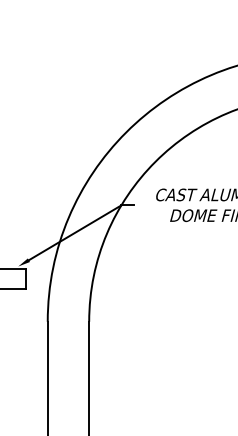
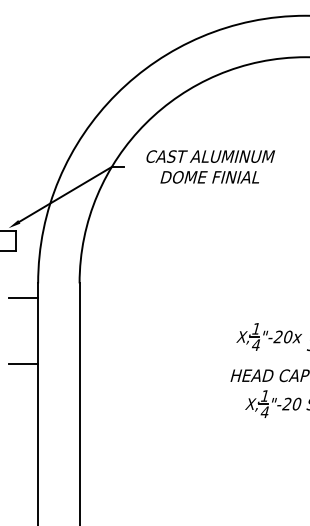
line: (33, 335) -> (23, 297), added
line: (33, 401) -> (23, 363), added

